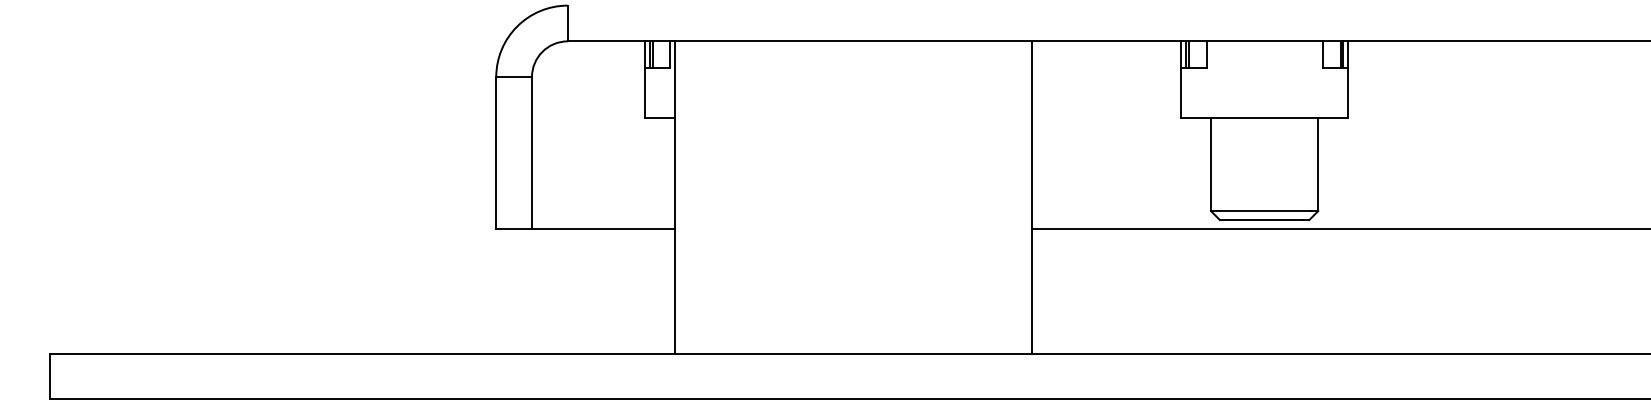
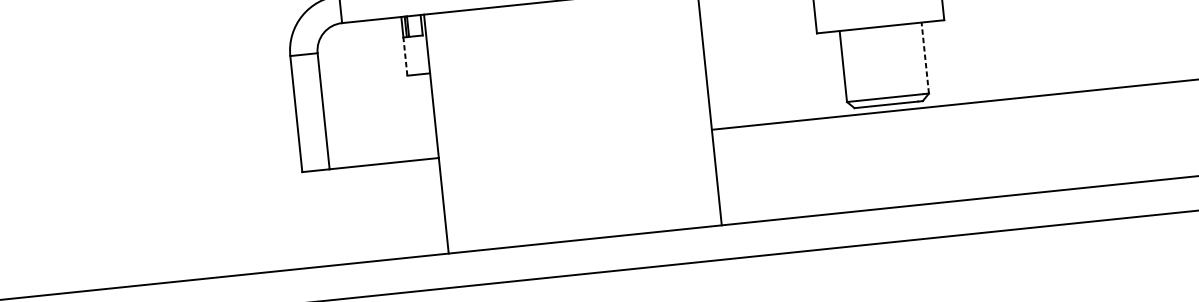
line: (645, 92) -> (405, 56), solid -> dashed
line: (1318, 164) -> (925, 57), solid -> dashed

